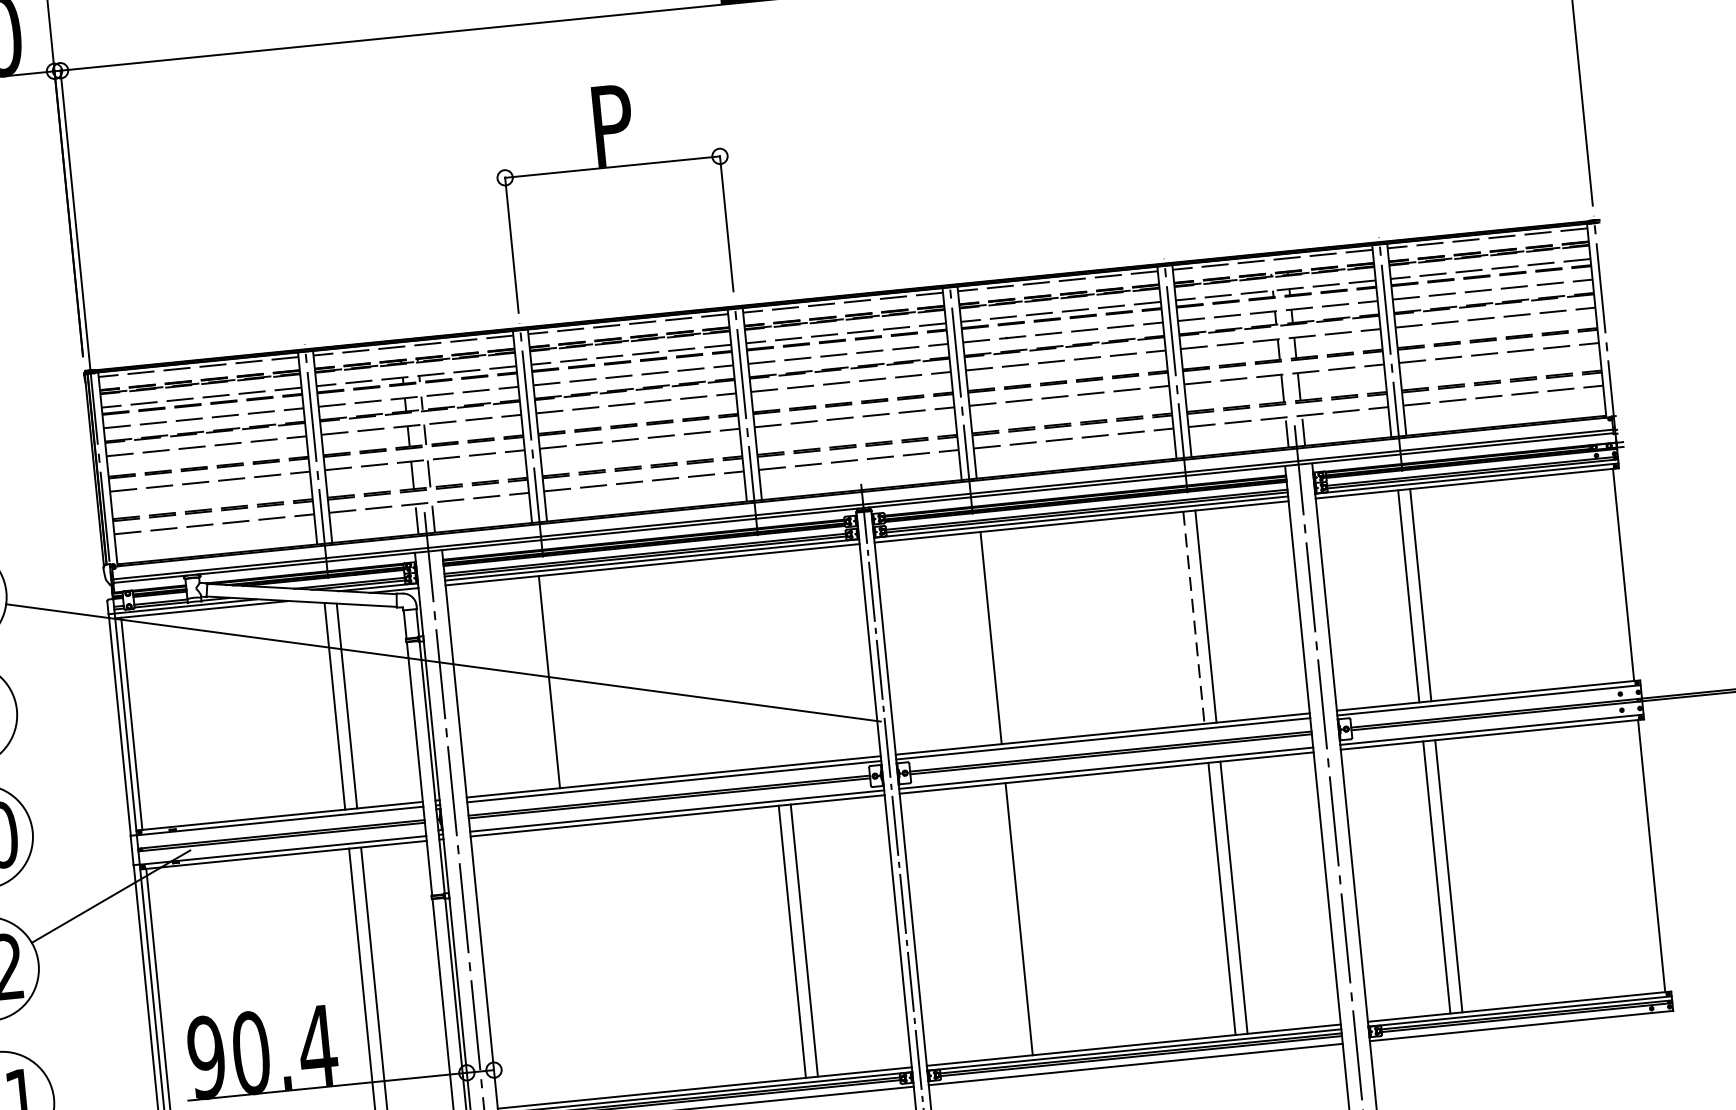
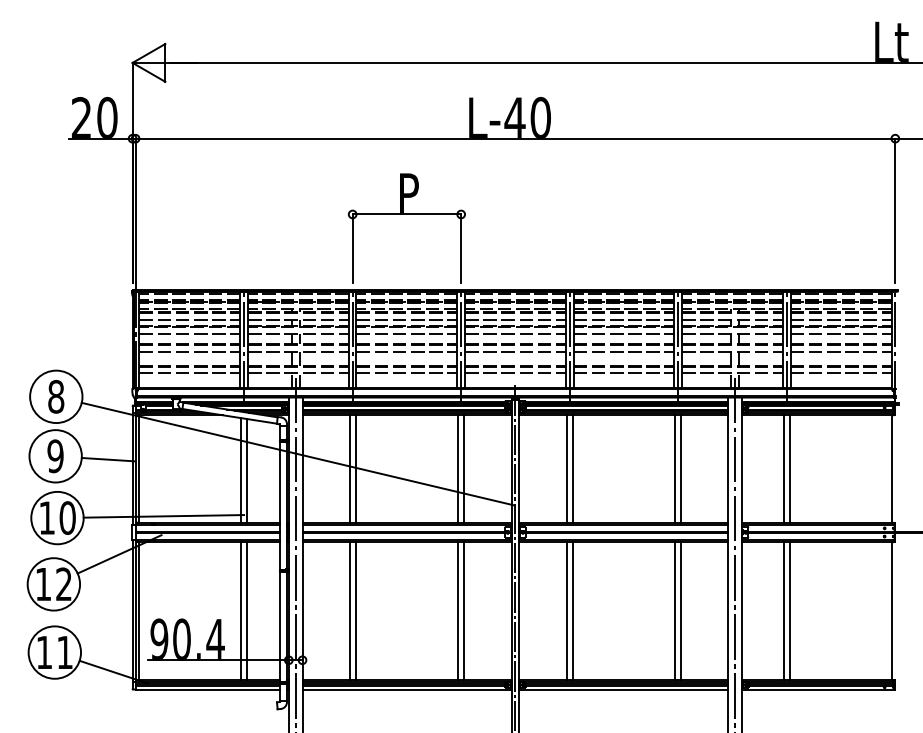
line: (1194, 616) -> (675, 468), dashed -> solid
line: (978, 638) -> (566, 468), added
line: (776, 658) -> (464, 468), added
line: (764, 659) -> (458, 468), added
line: (560, 680) -> (355, 468), added
line: (68, 711) -> (107, 459), added
line: (190, 813) -> (163, 516), added
line: (1006, 919) -> (566, 610), added
line: (589, 961) -> (355, 610), added
line: (577, 962) -> (349, 610), added

